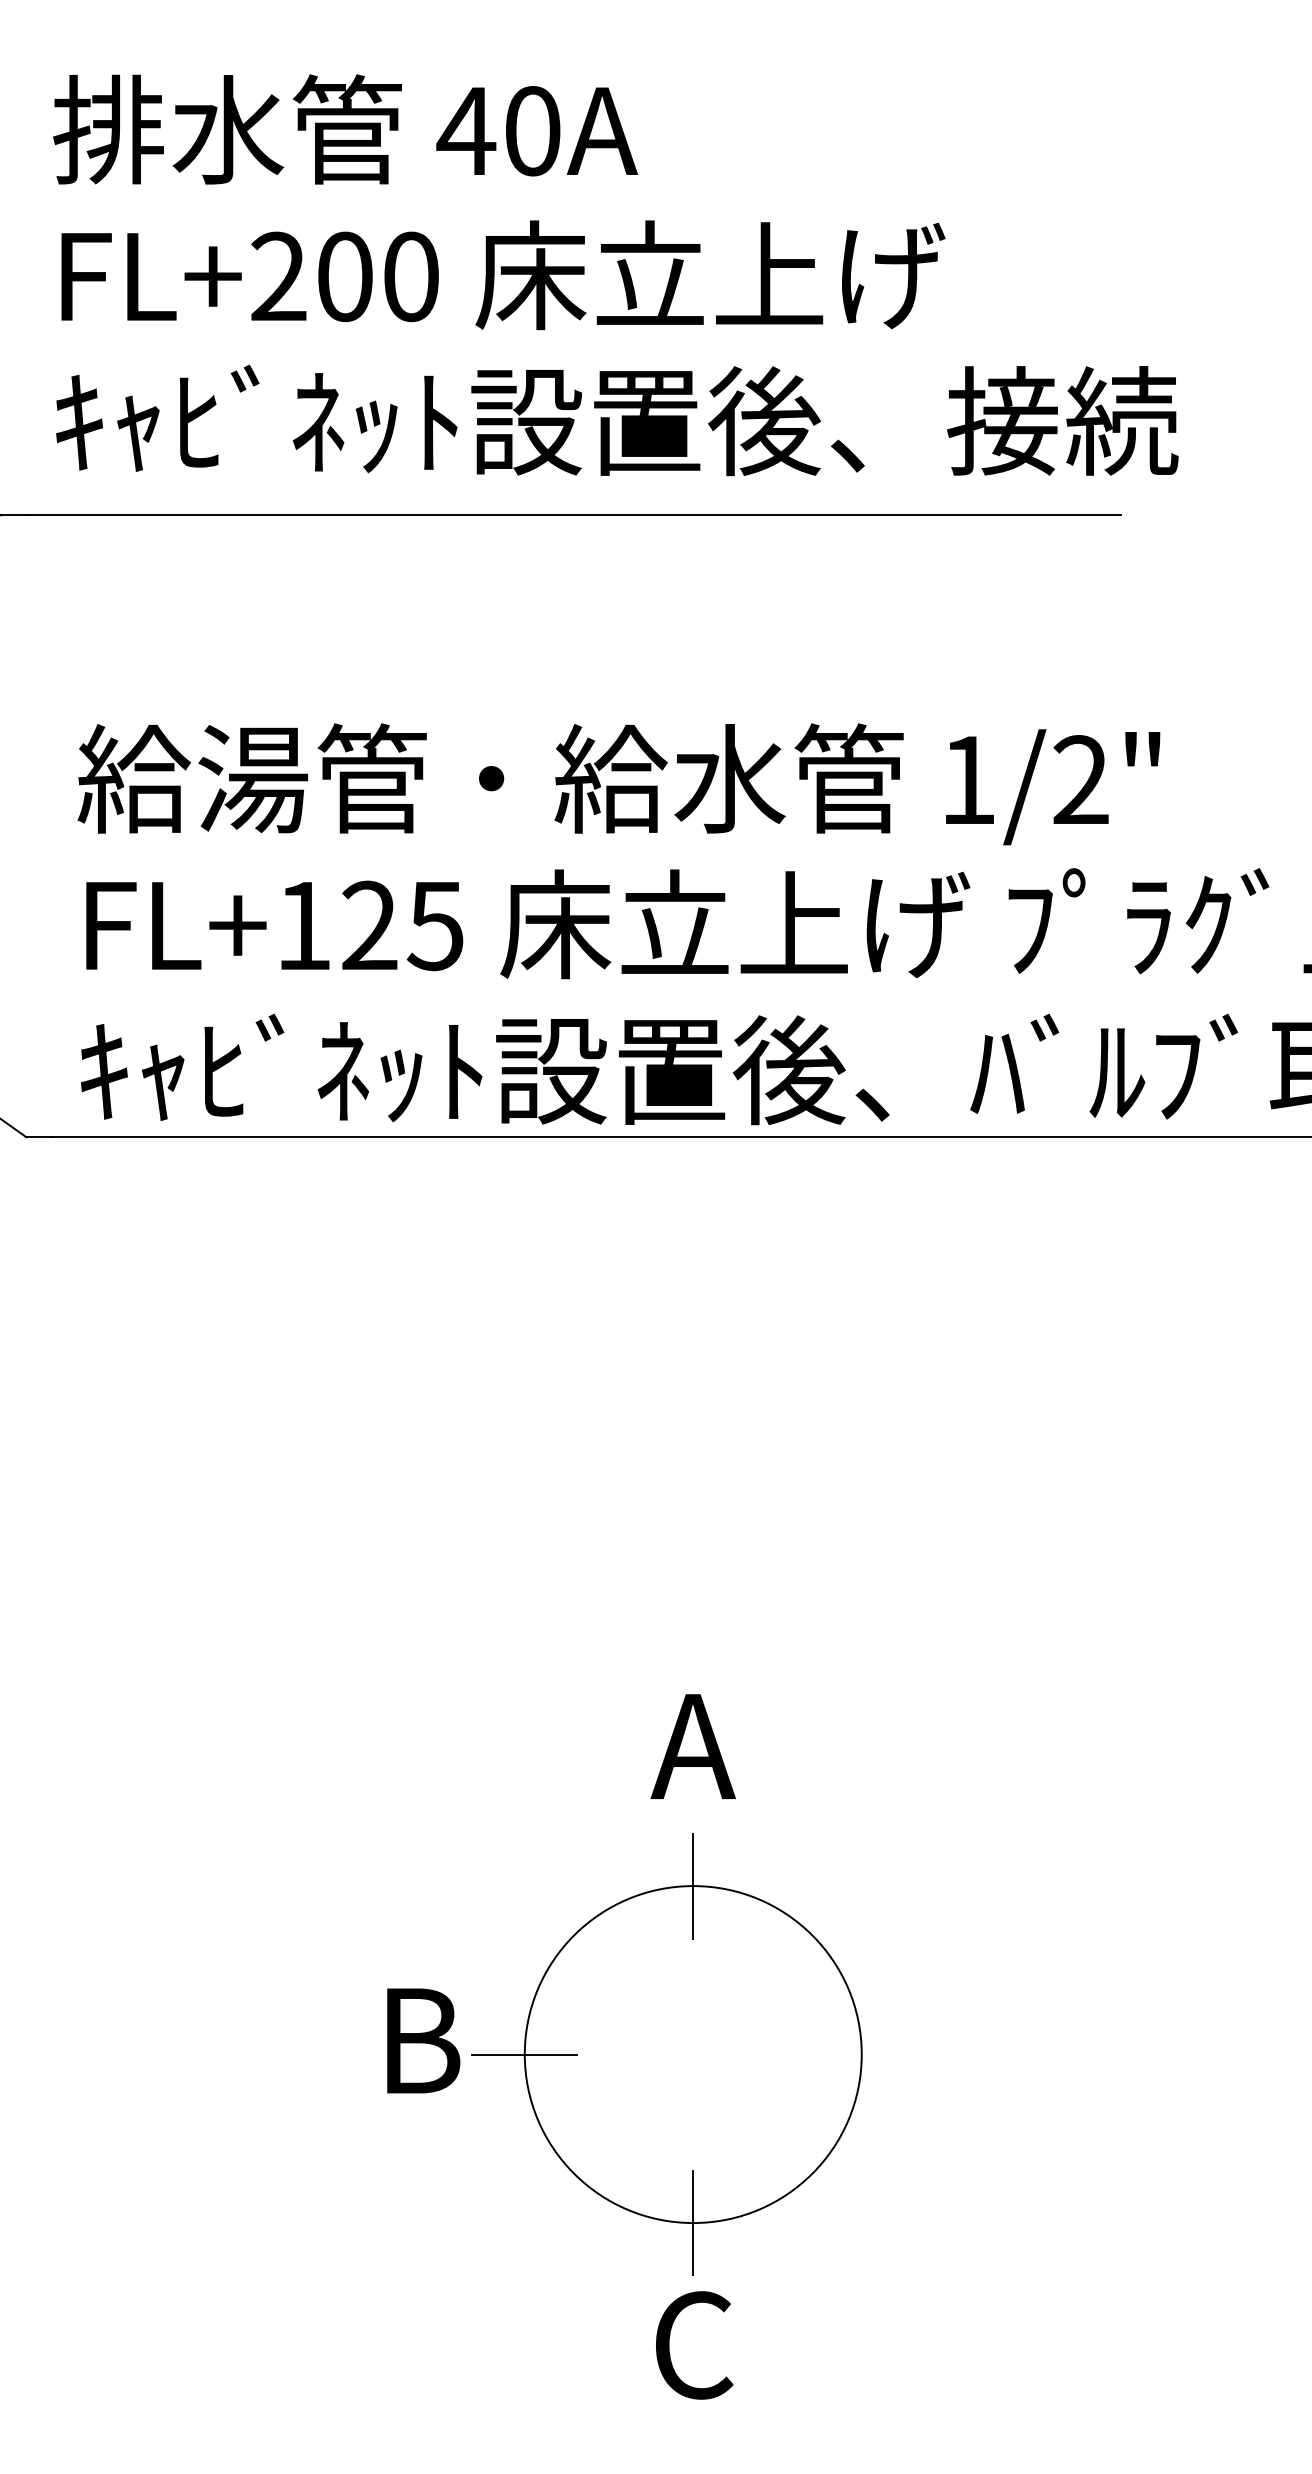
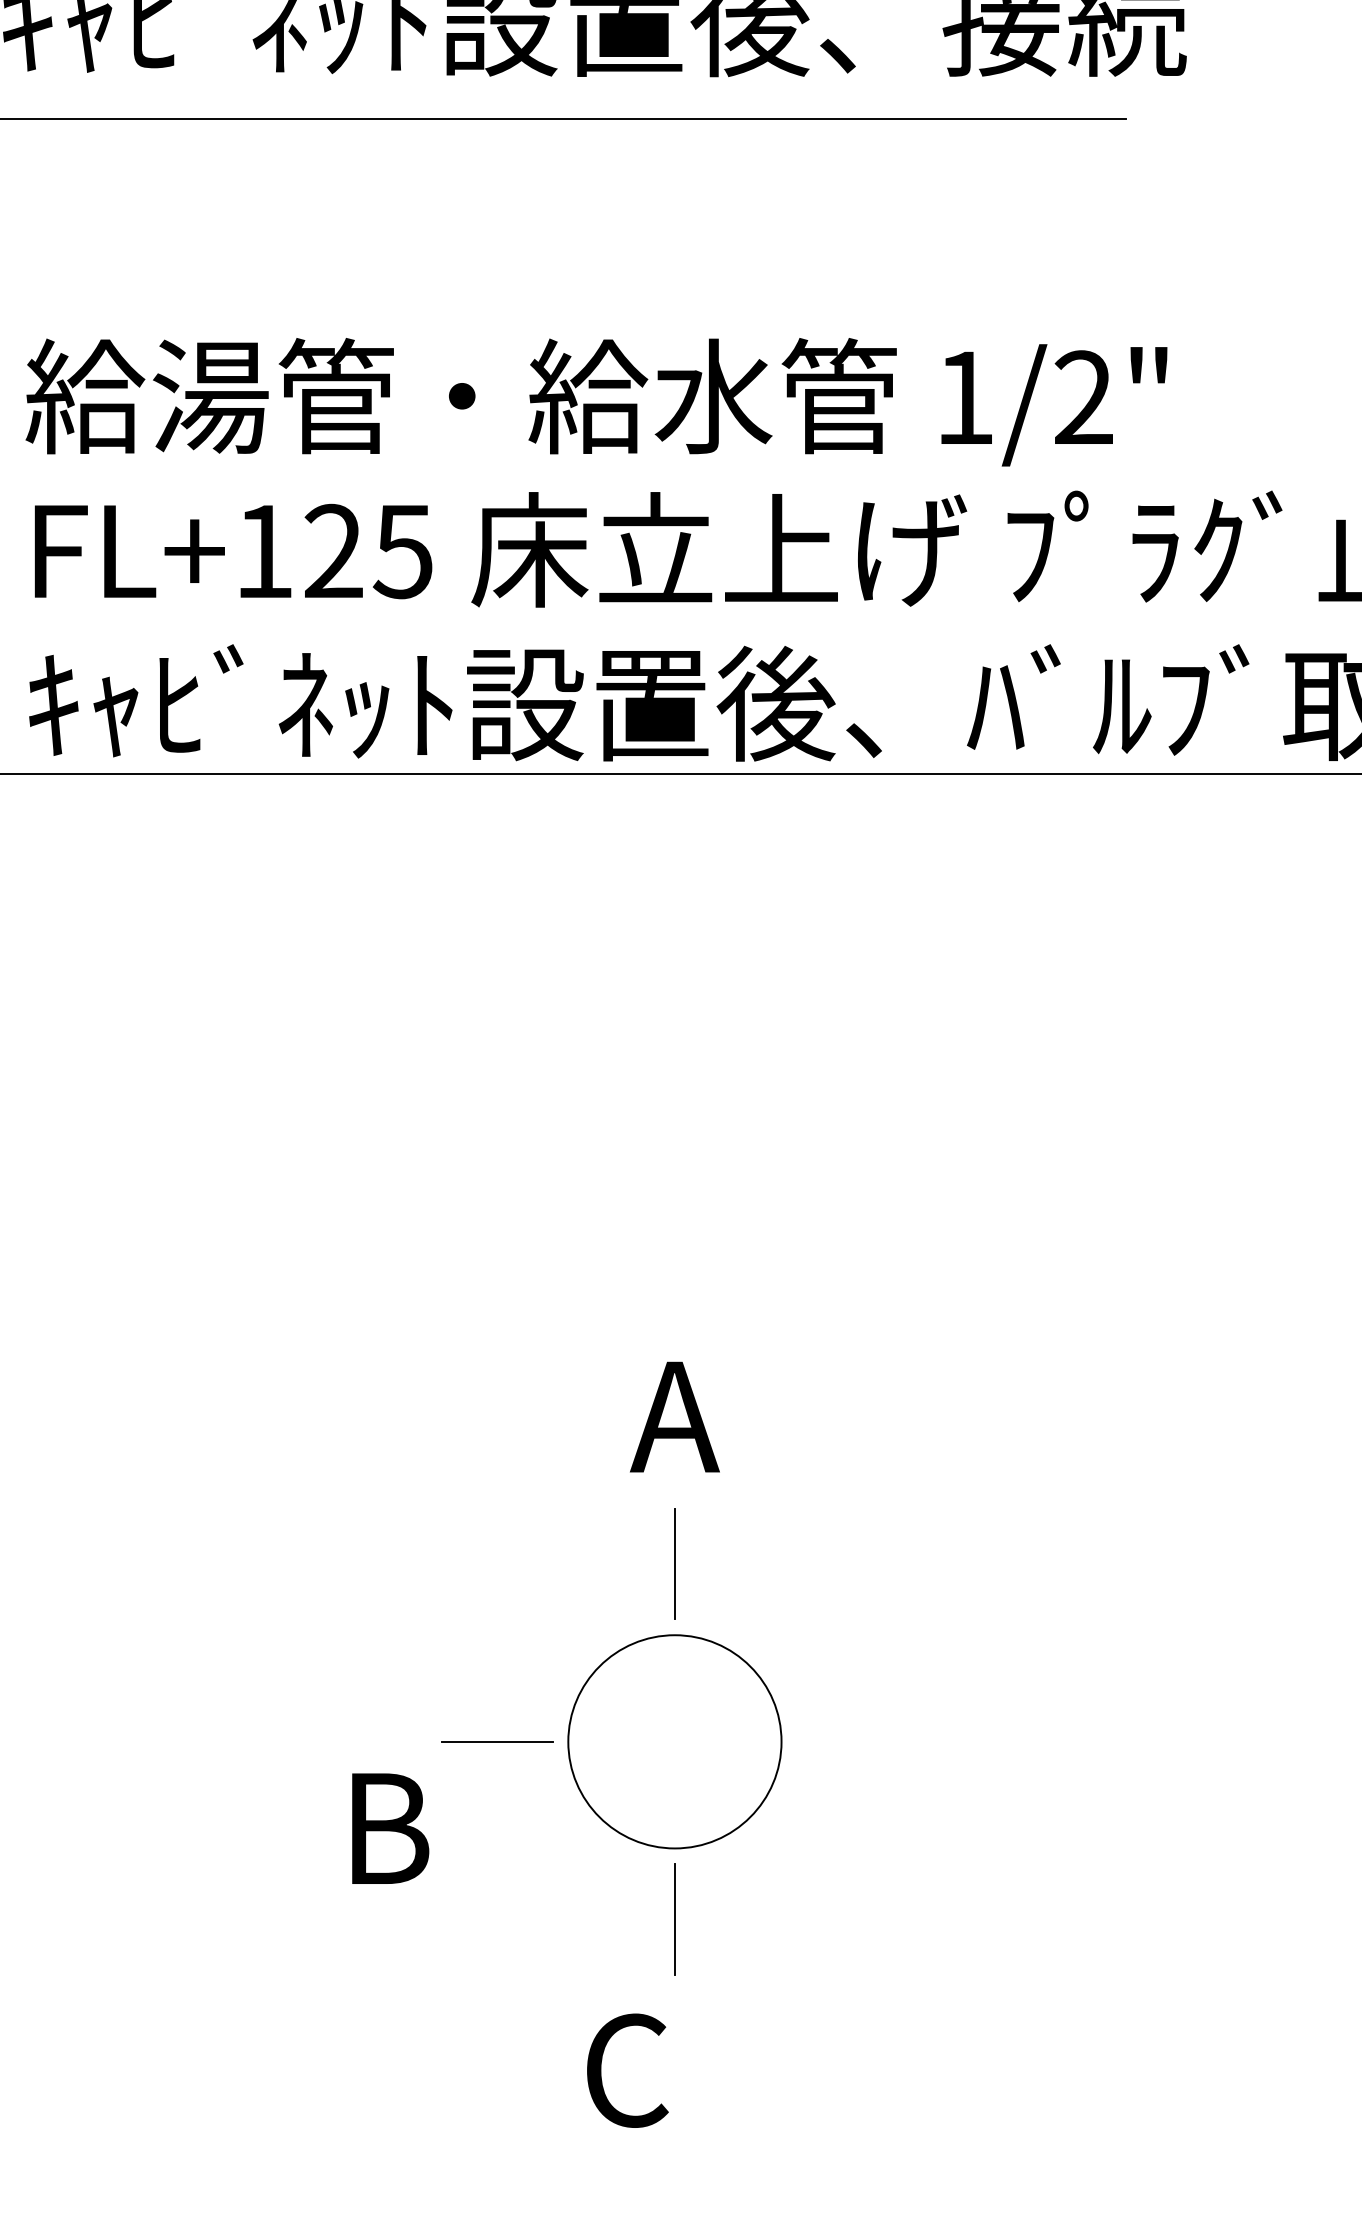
text: (423, 2040) -> (390, 1828), moved
circle: (692, 2054) -> (674, 1741), size x0.6
text: (694, 2345) -> (627, 2070), moved

